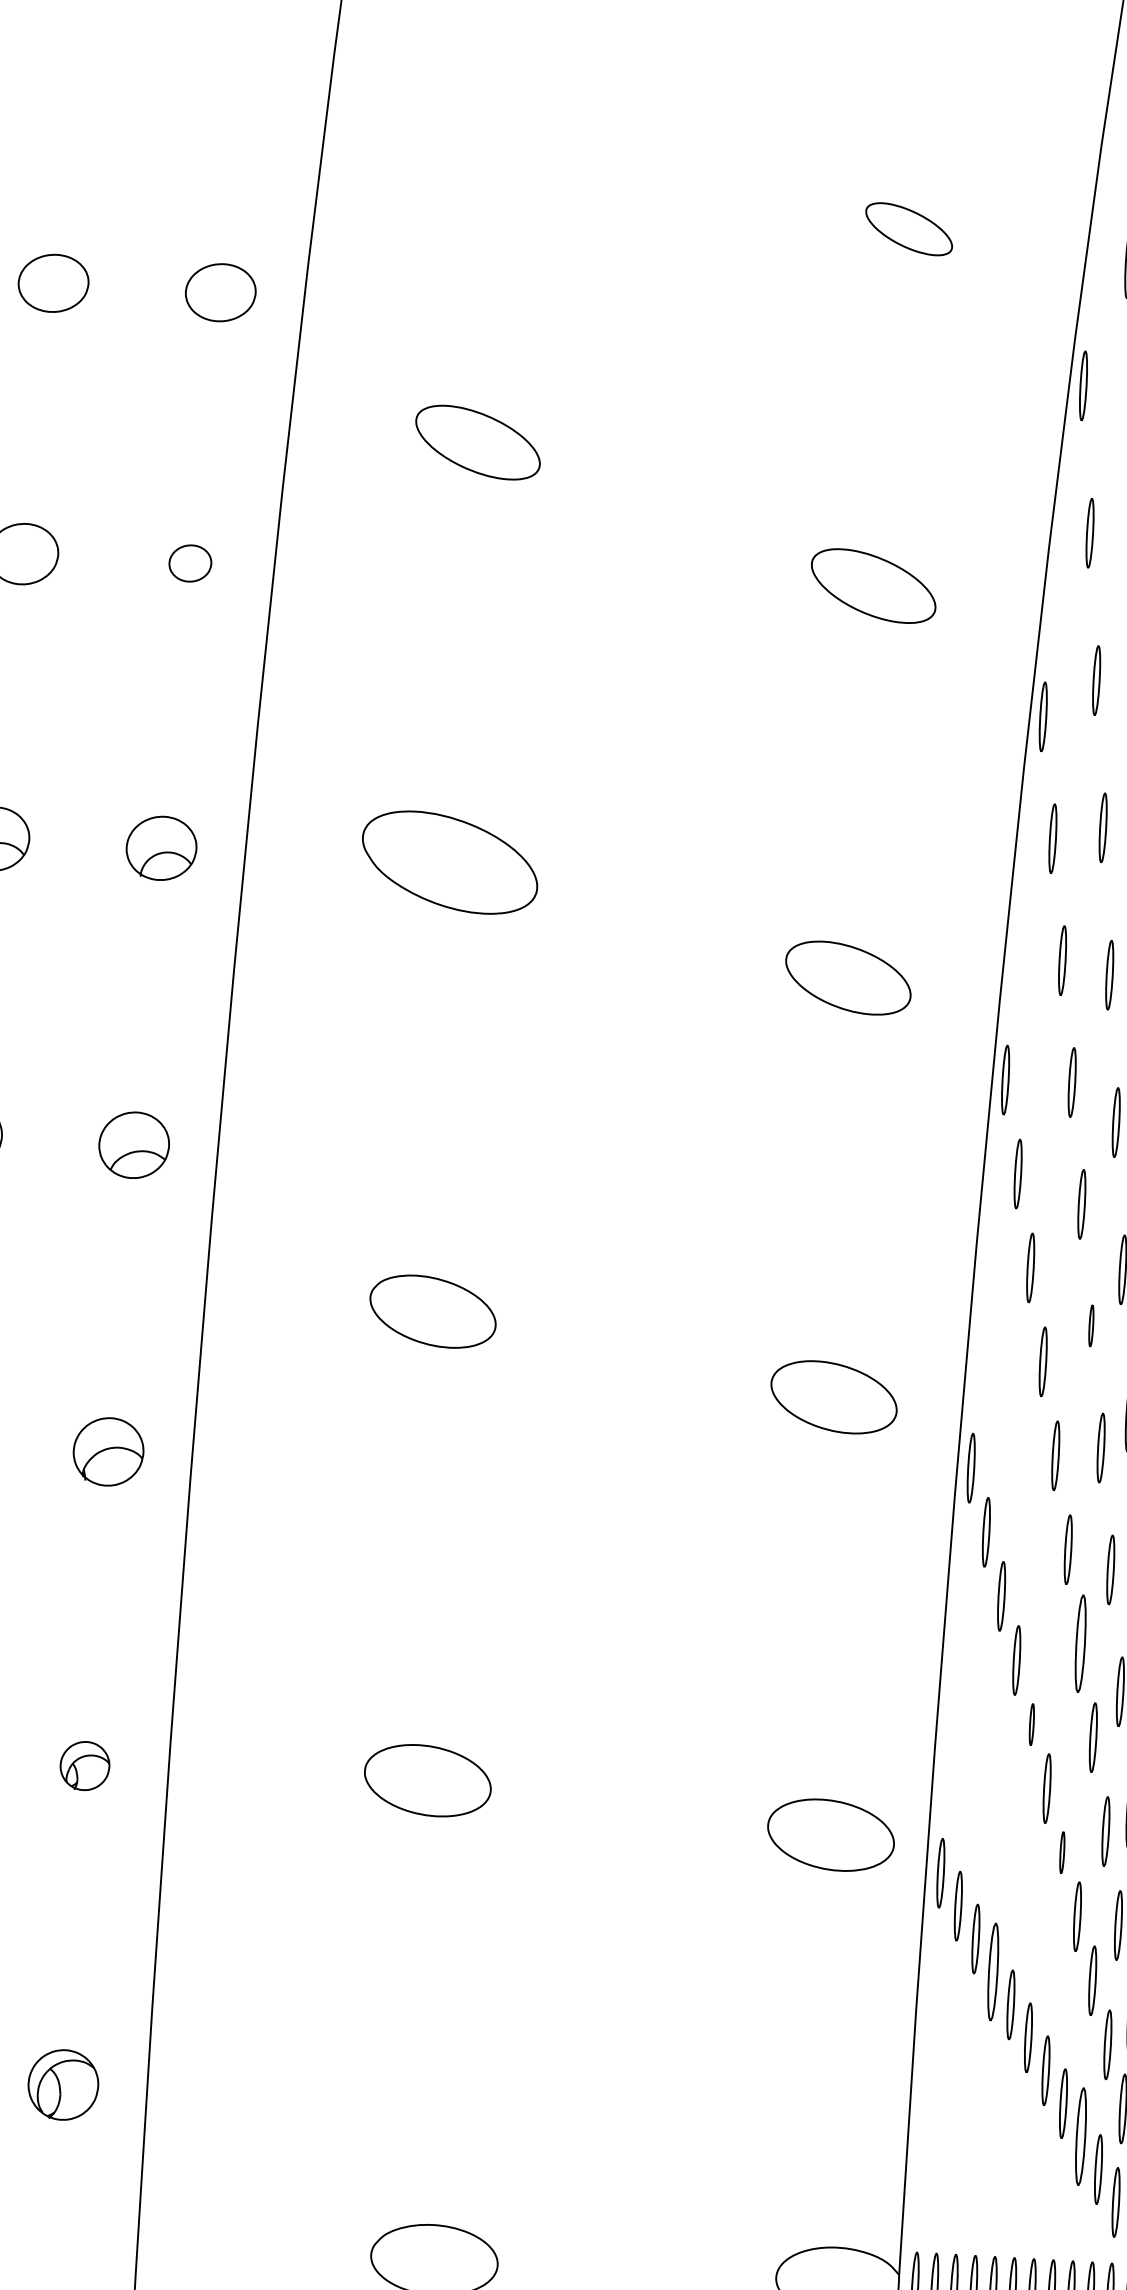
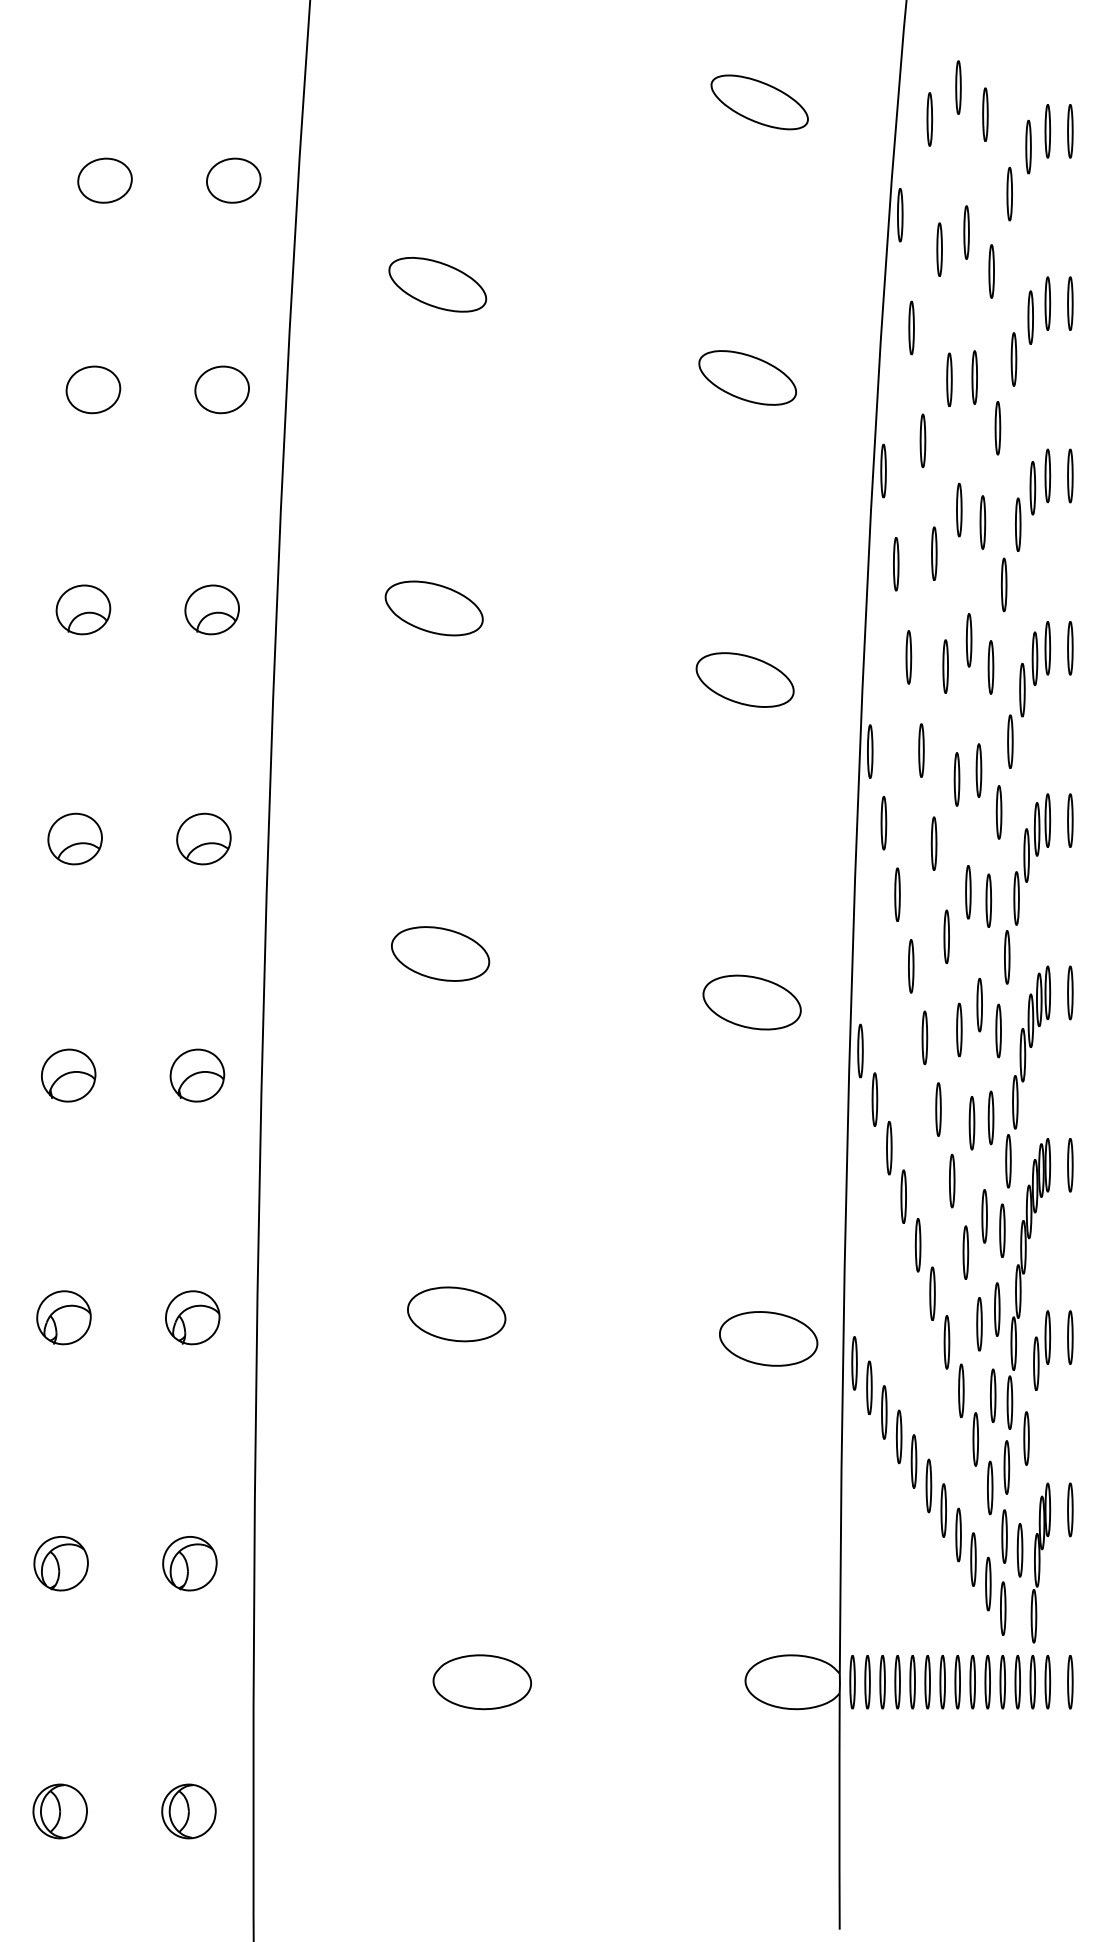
part: (908, 229) -> (759, 102), size x1.43
part: (189, 562) -> (221, 389), size x1.67
part: (448, 862) -> (433, 608), size x0.71
part: (1091, 1325) -> (946, 936), size x1.67
part: (1081, 1642) -> (952, 1180), size x0.71
part: (1031, 1724) -> (917, 1245), size x1.67
part: (84, 1765) -> (192, 1317), size x1.43
part: (1061, 1852) -> (946, 1342), size x1.67
part: (993, 1971) -> (899, 1436), size x0.71
part: (1081, 2136) -> (973, 1559), size x0.71

